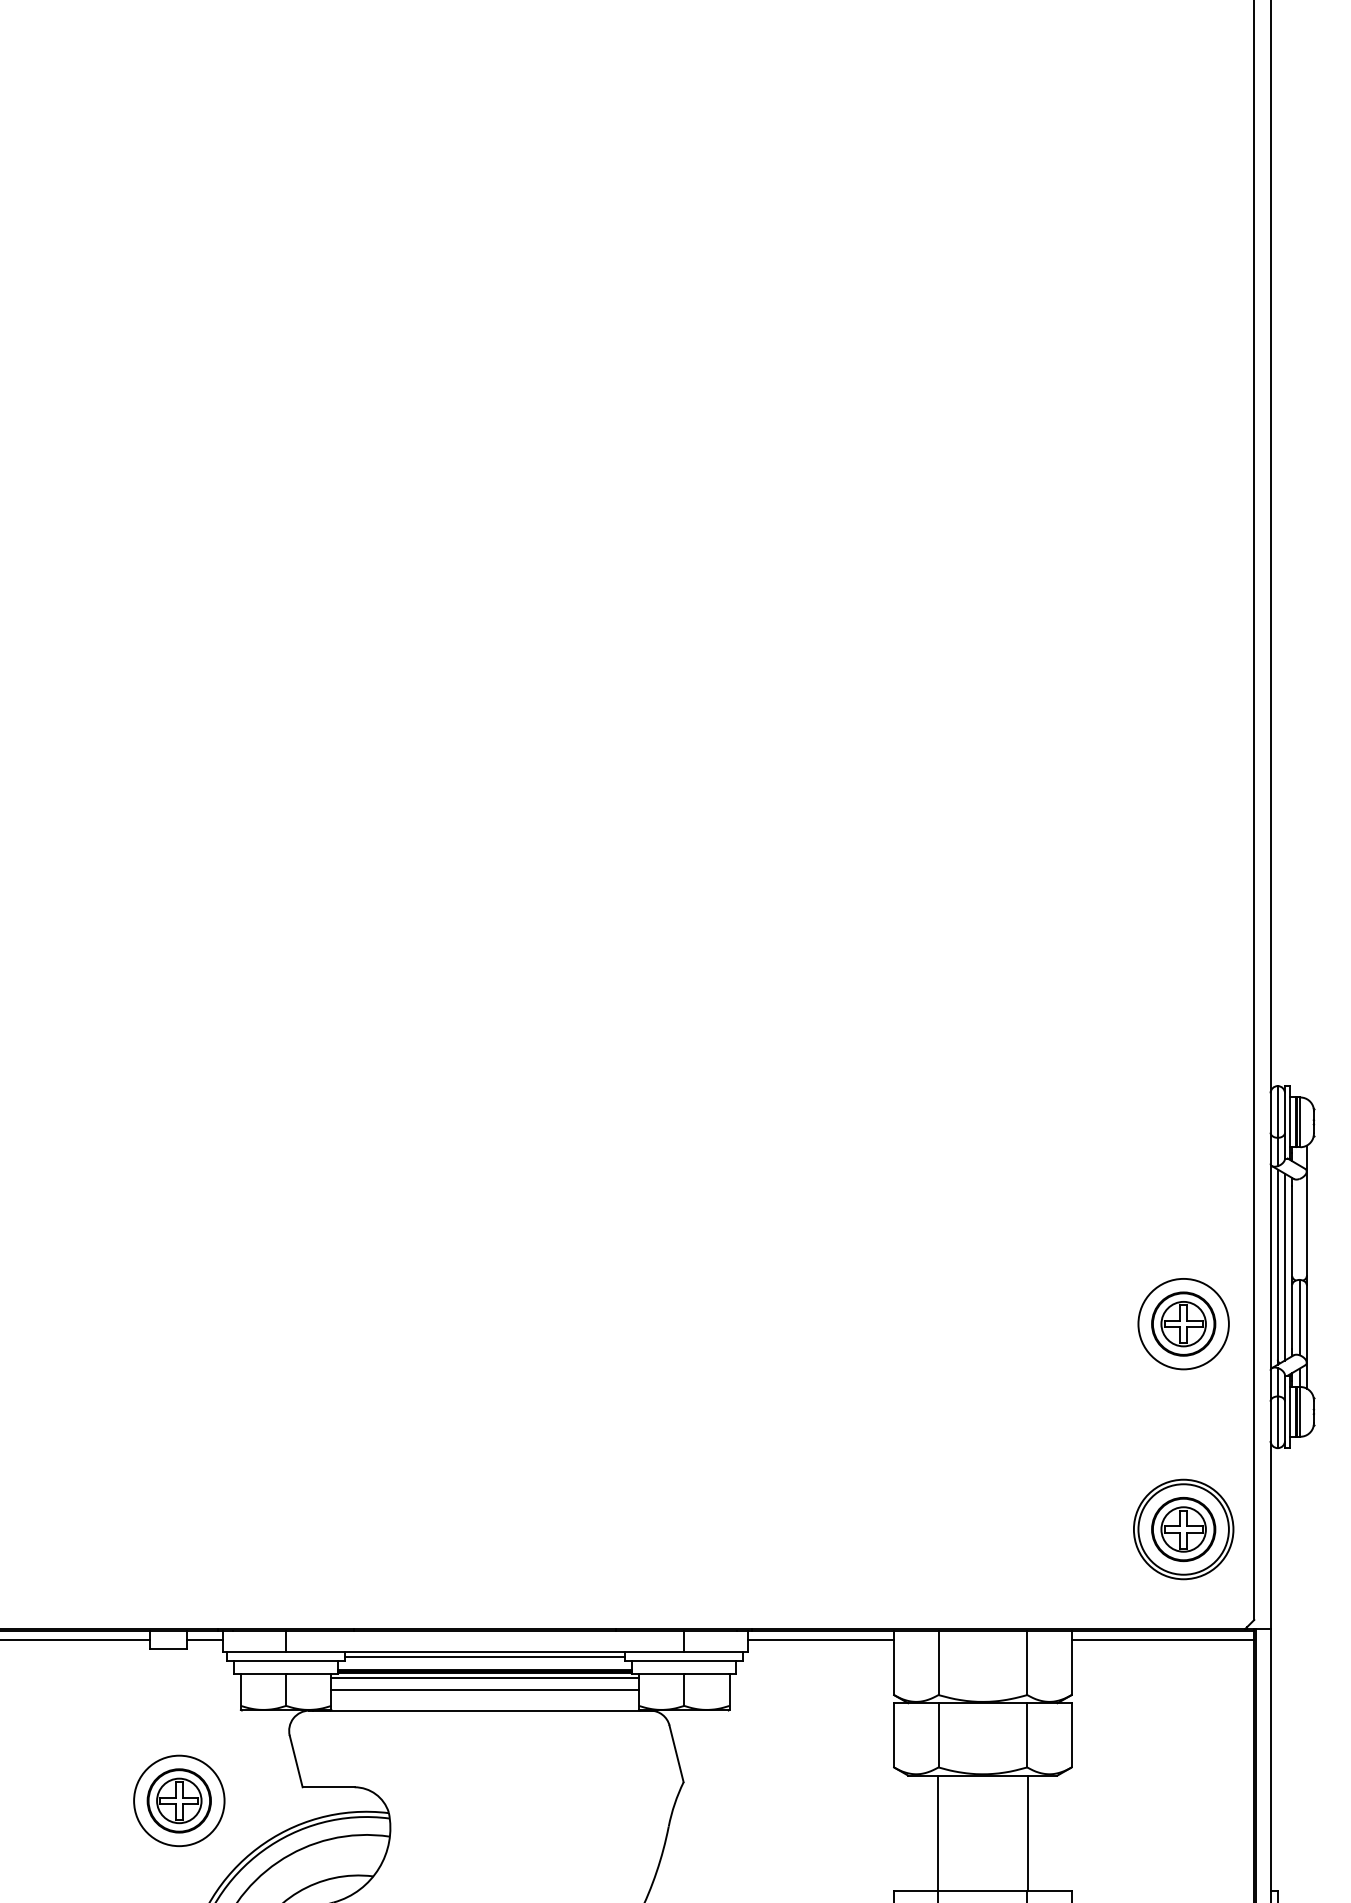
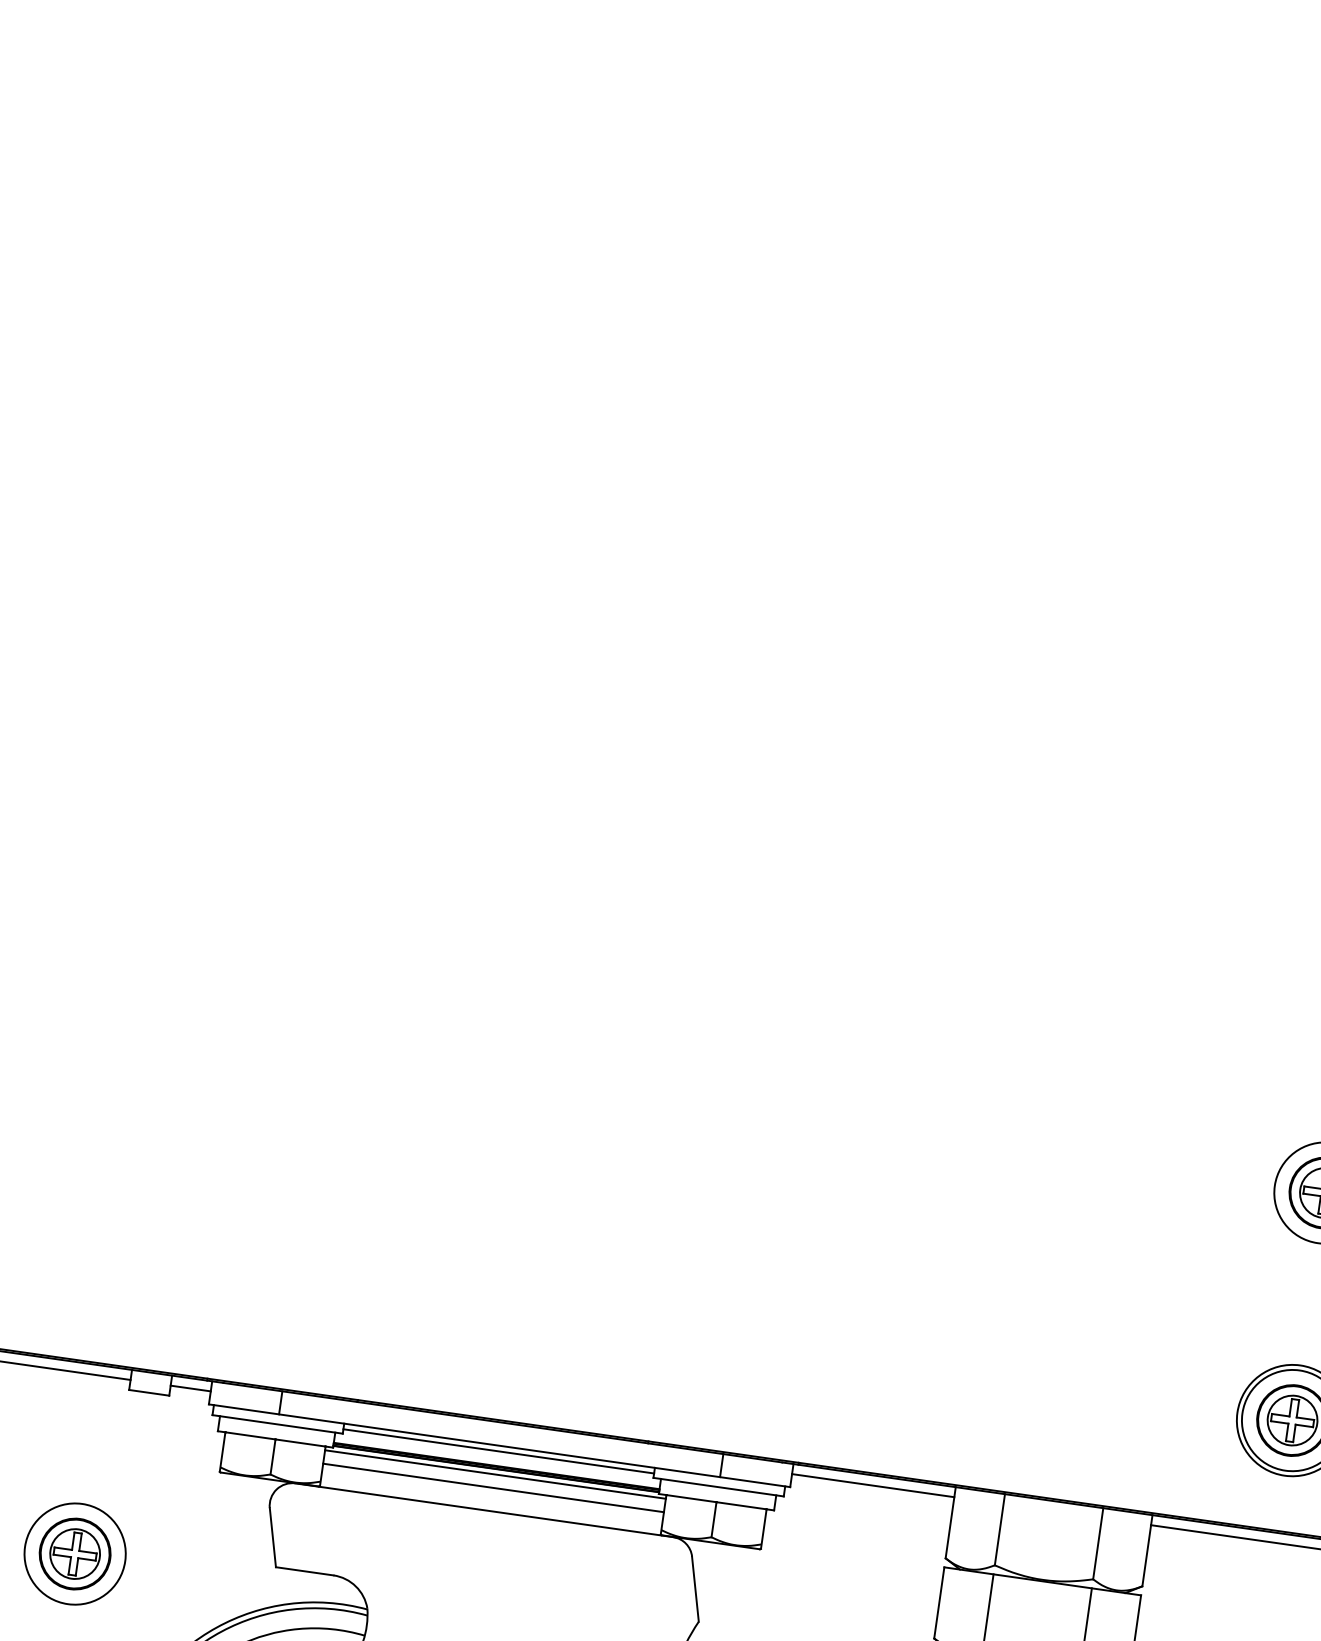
part: (179, 1800) -> (75, 1553), moved

